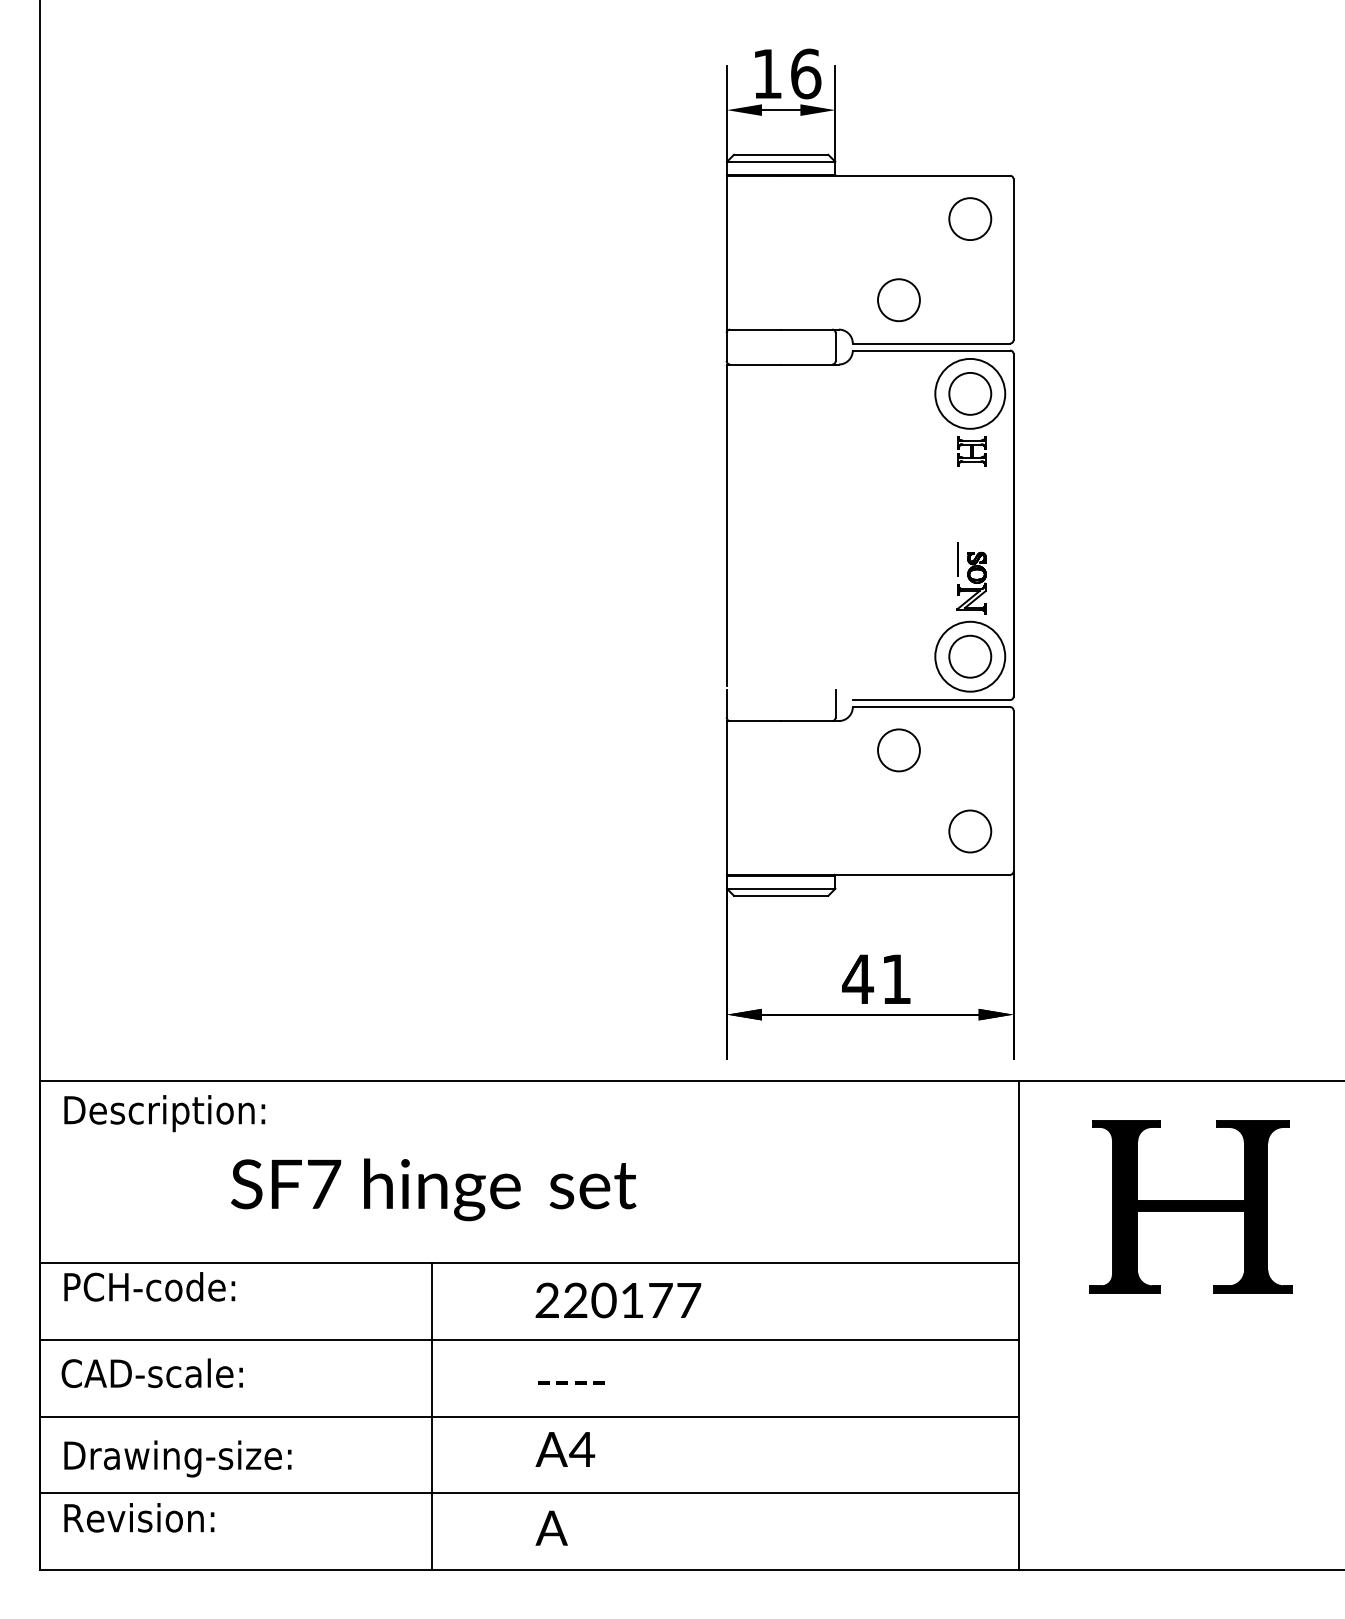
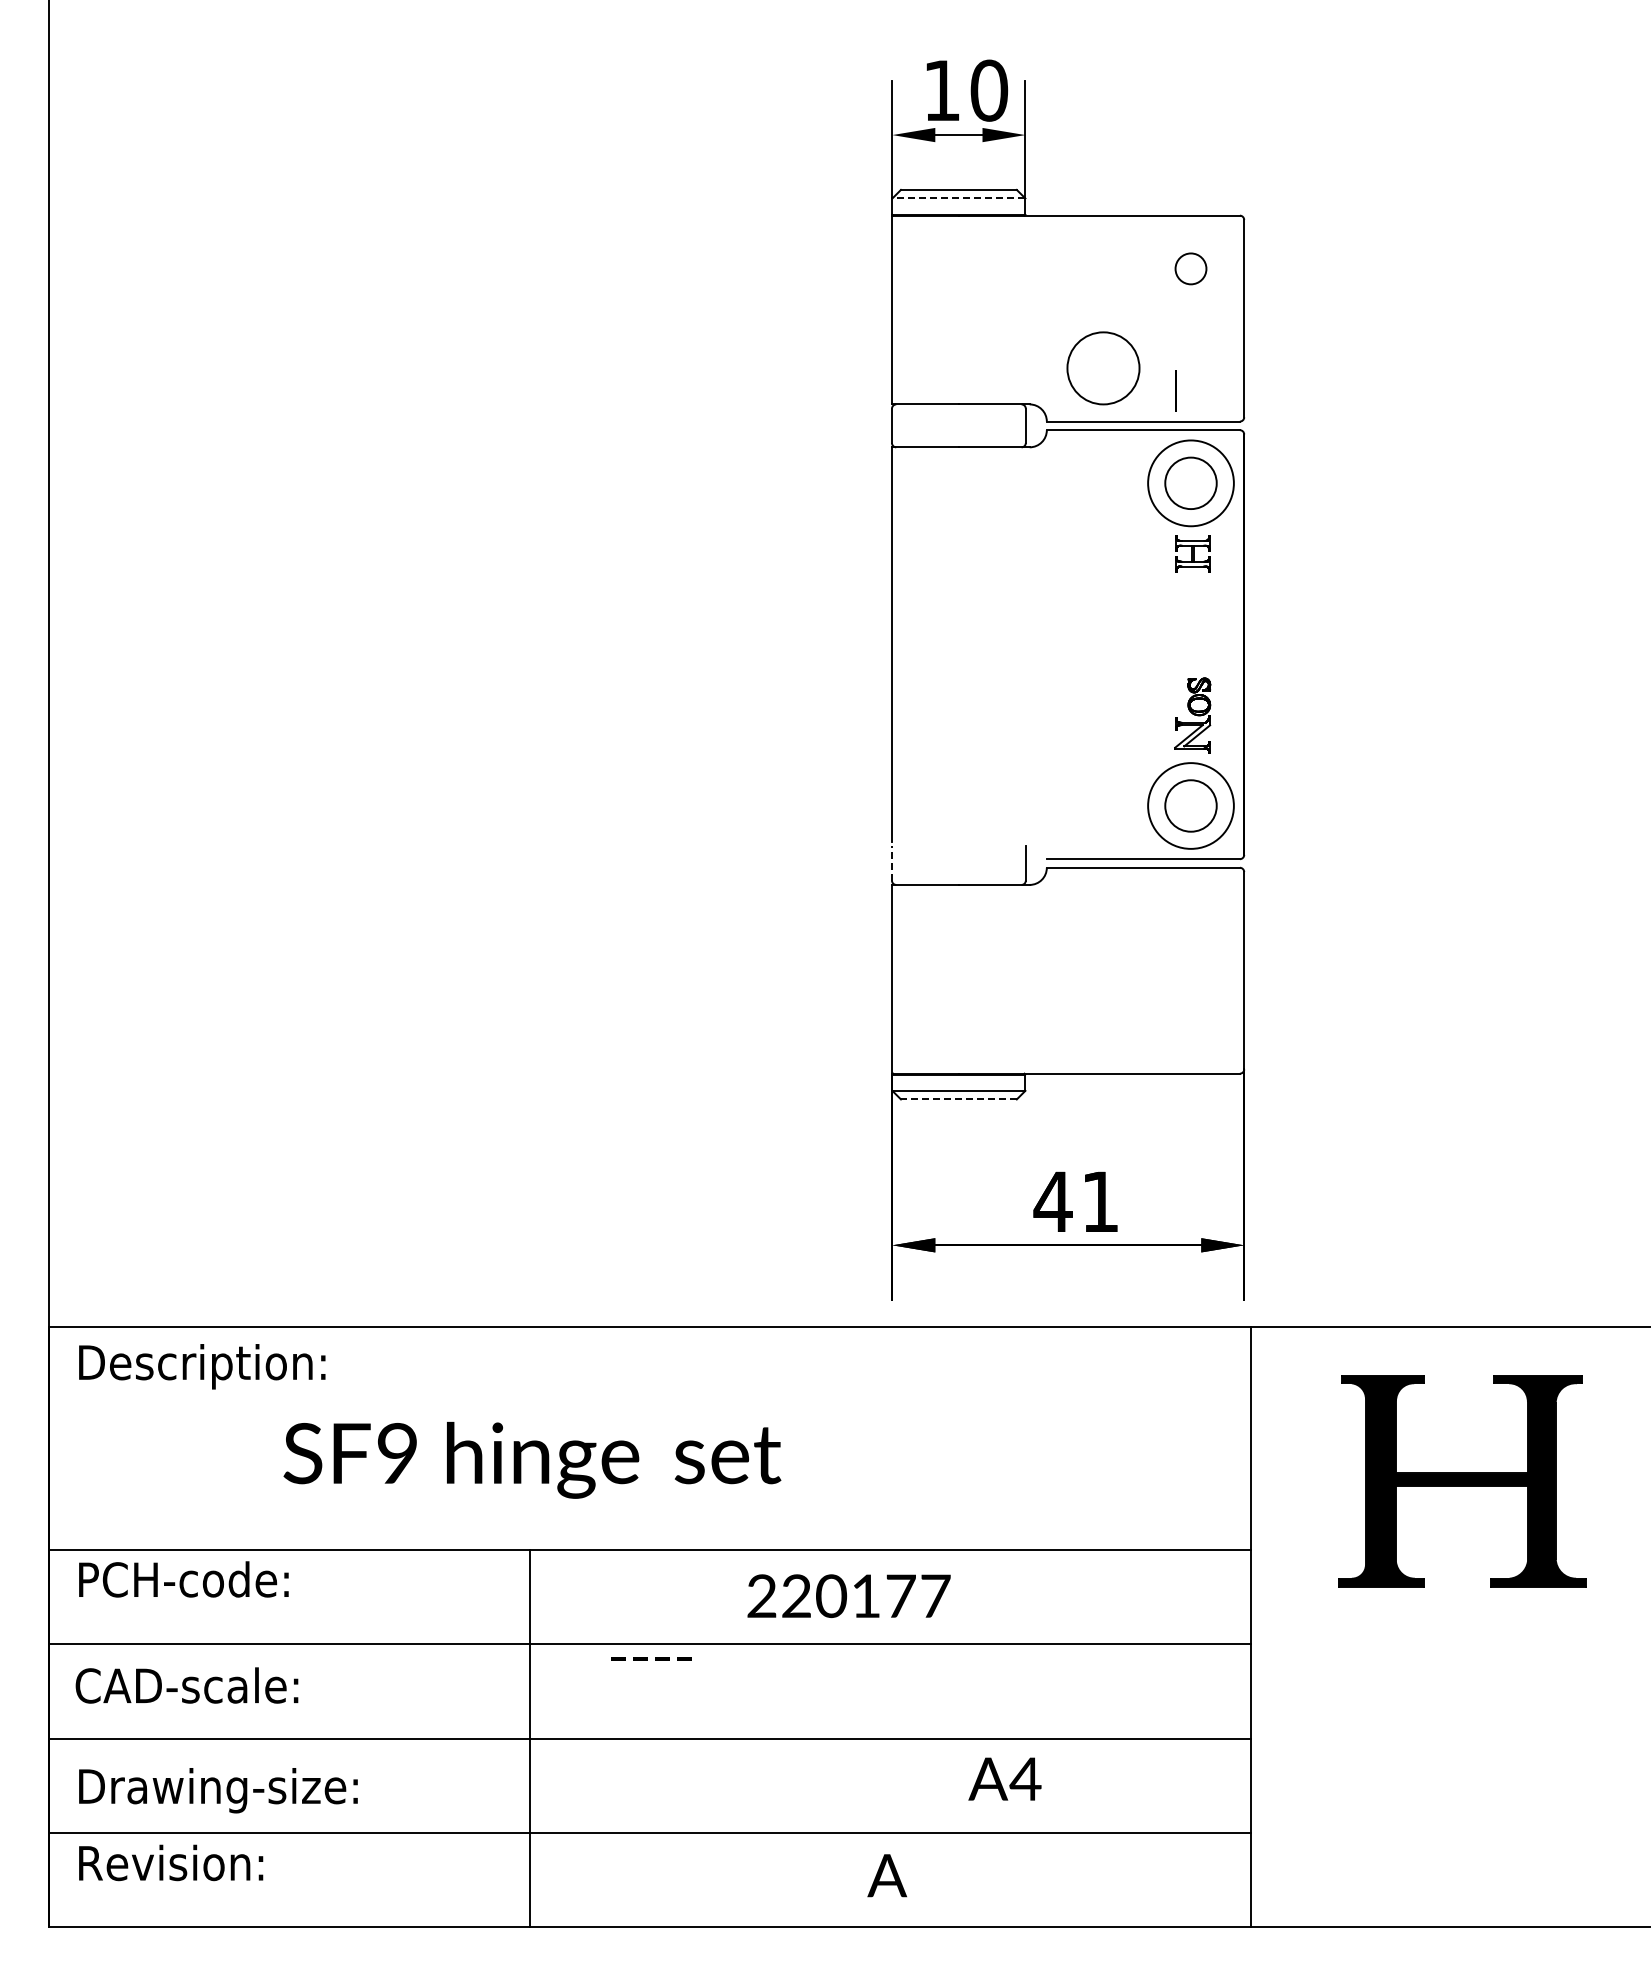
text: (806, 73) -> (989, 90), 16 -> 10
line: (780, 161) -> (958, 198), solid -> dashed
circle: (969, 218) -> (1190, 268), size x0.6
circle: (898, 300) -> (1103, 368), size x1.4
line: (957, 558) -> (1175, 390), moved
line: (726, 703) -> (891, 863), solid -> dashed
circle: (898, 750) -> (1103, 920), removed
circle: (969, 831) -> (1190, 1020), removed
line: (780, 895) -> (958, 1099), solid -> dashed
text: (323, 1184) -> (397, 1453), SF7 -> SF9
text: (617, 1299) -> (848, 1595), moved
text: (571, 1382) -> (651, 1658), moved
text: (564, 1449) -> (1004, 1778), moved
text: (551, 1528) -> (886, 1875), moved

